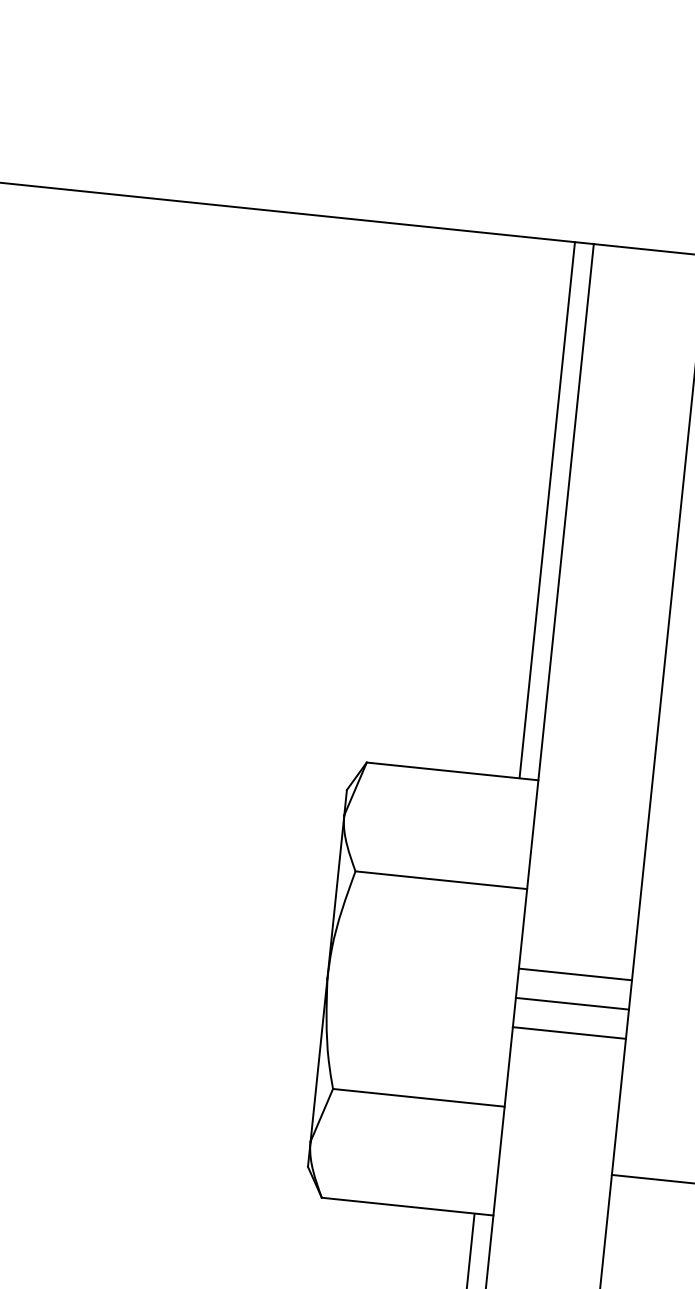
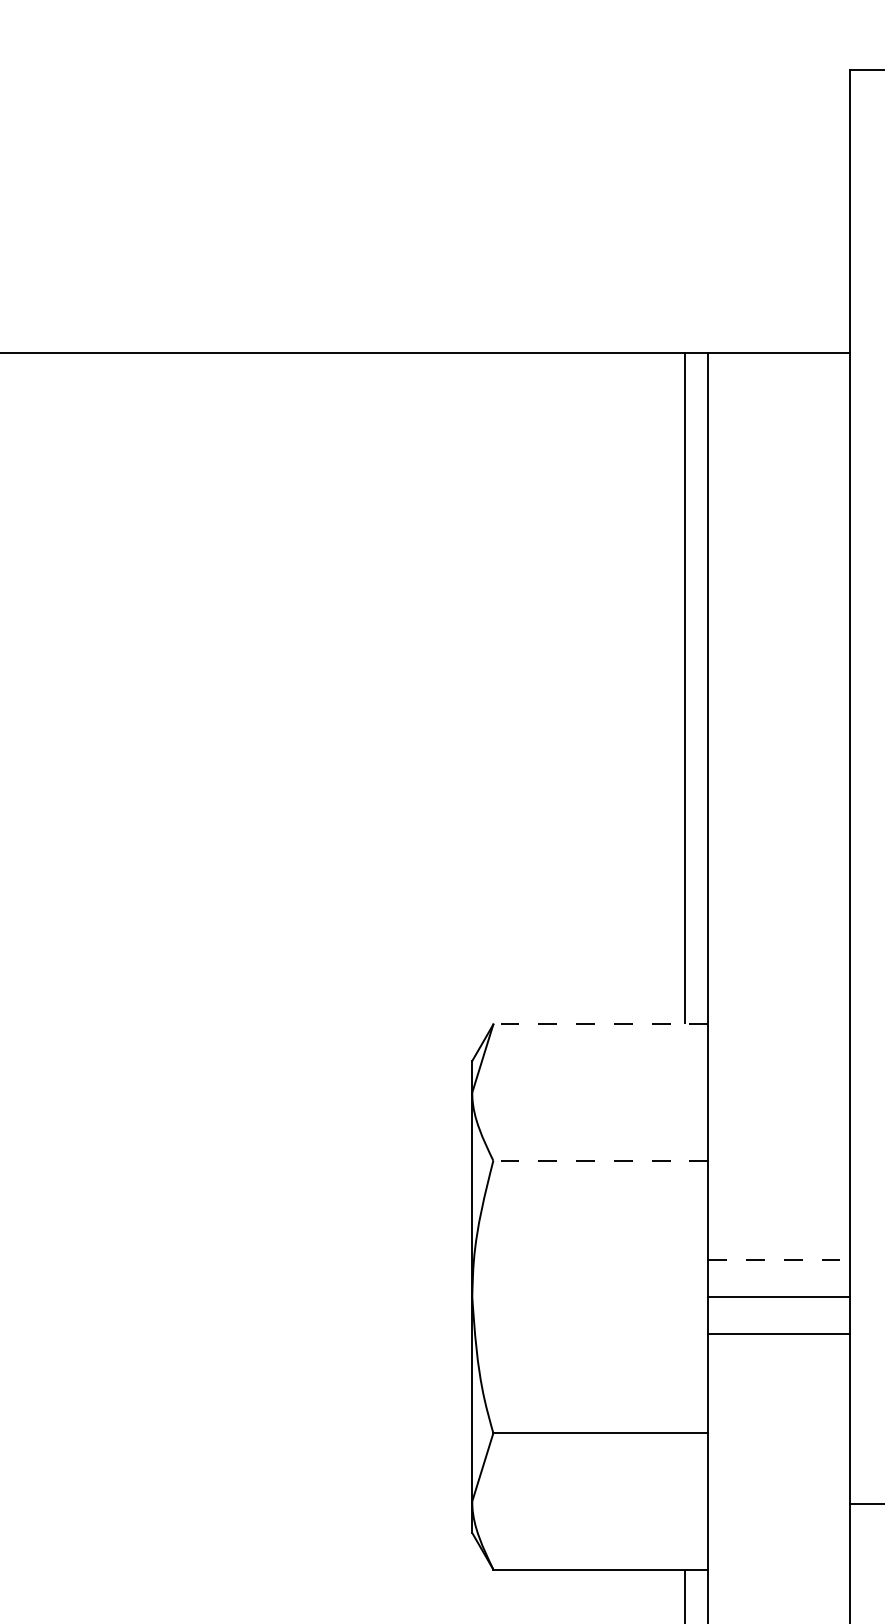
line: (452, 771) -> (600, 1024), solid -> dashed
line: (441, 880) -> (600, 1160), solid -> dashed
line: (575, 974) -> (779, 1260), solid -> dashed

